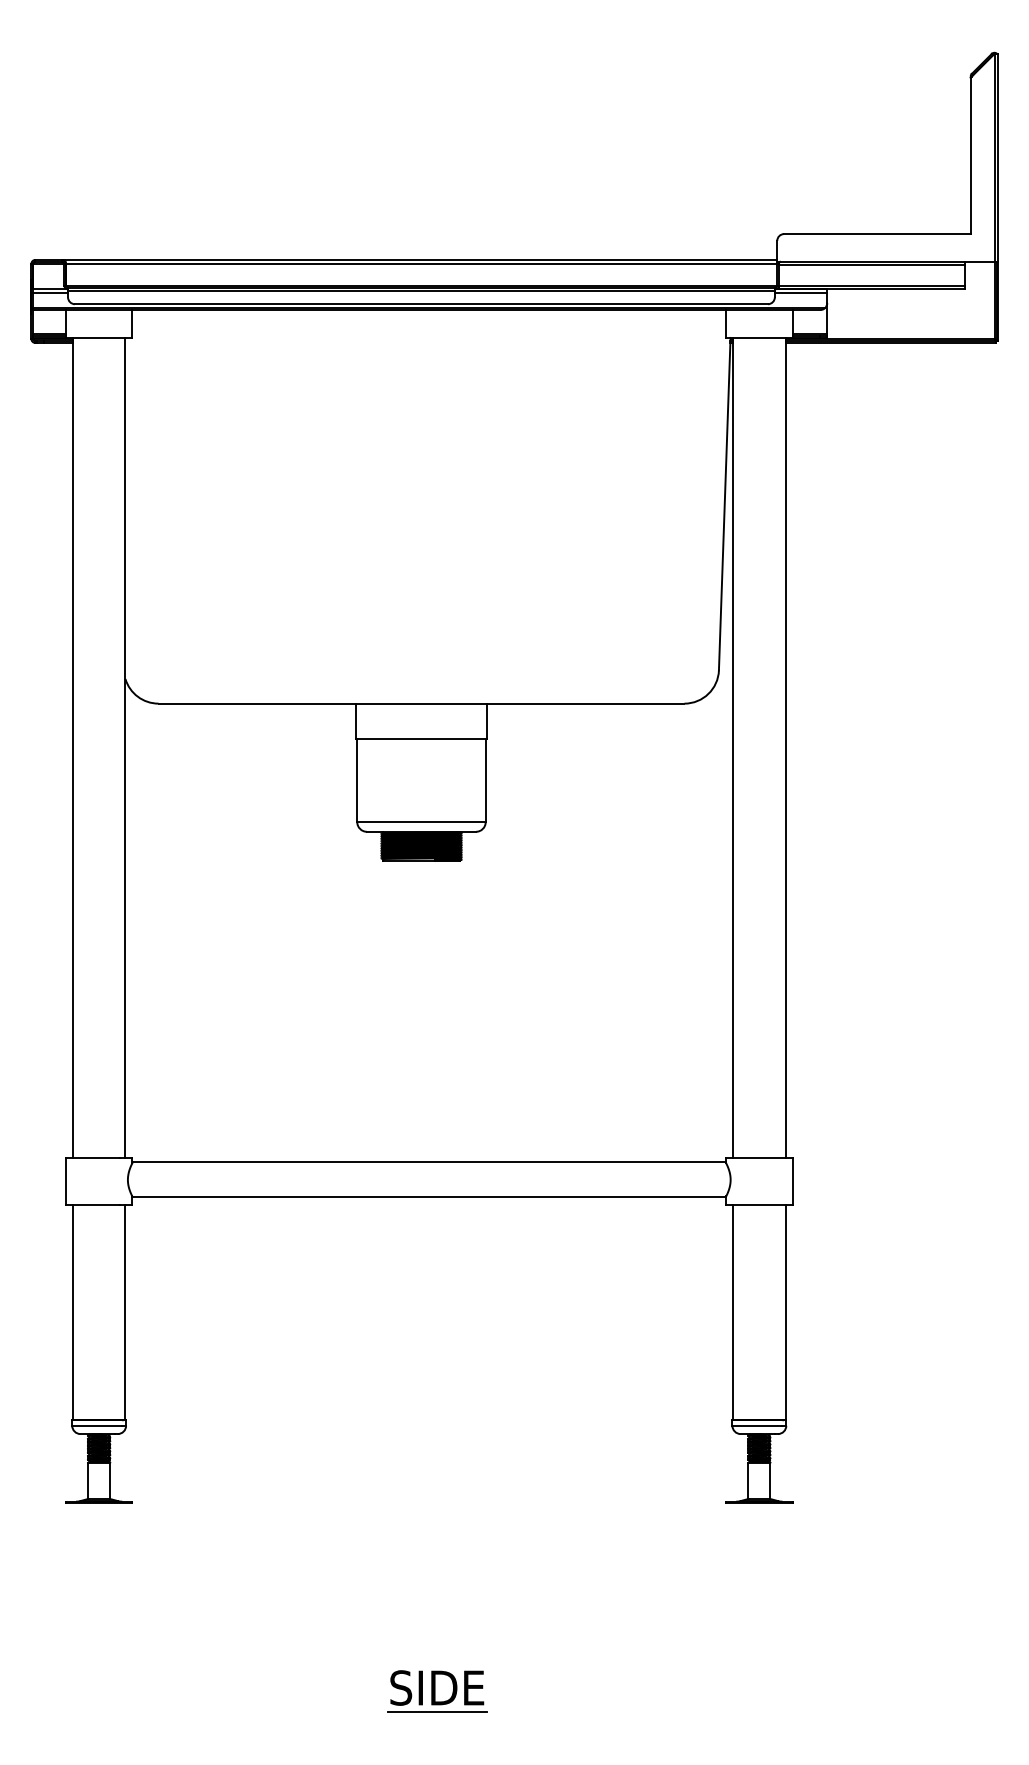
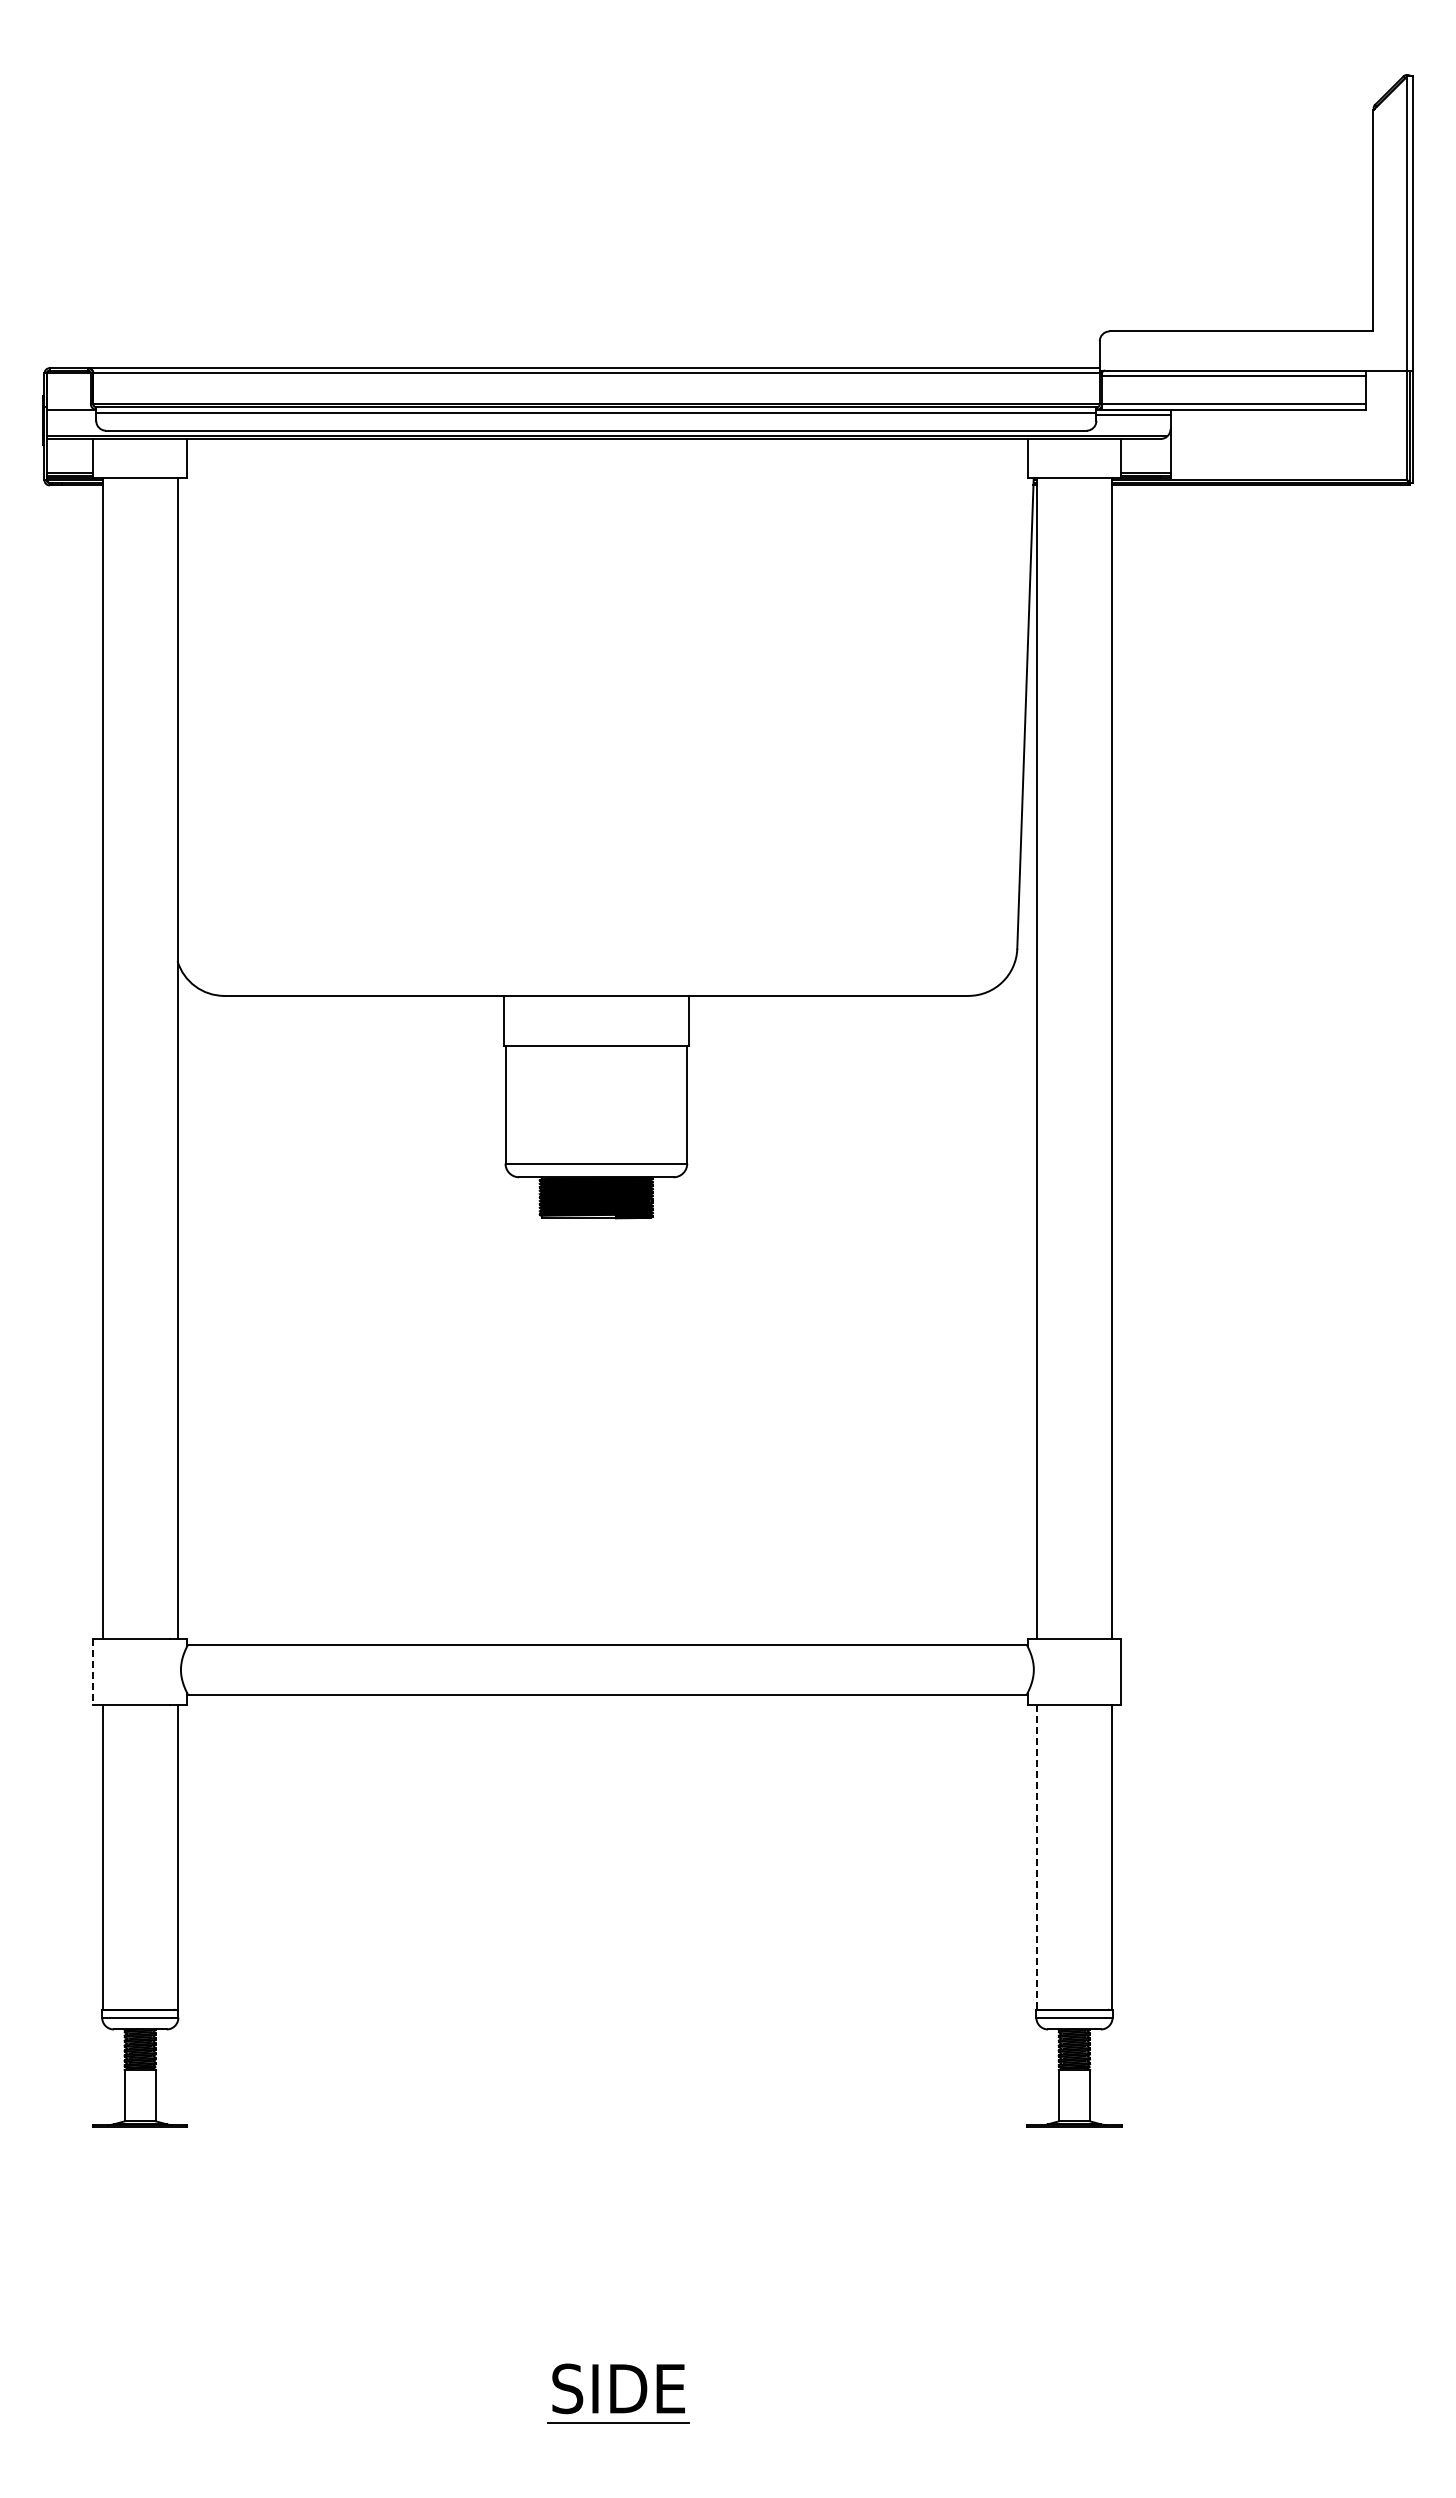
line: (50, 292) -> (71, 414), removed
line: (66, 1181) -> (93, 1672), solid -> dashed
line: (733, 1312) -> (1037, 1857), solid -> dashed

